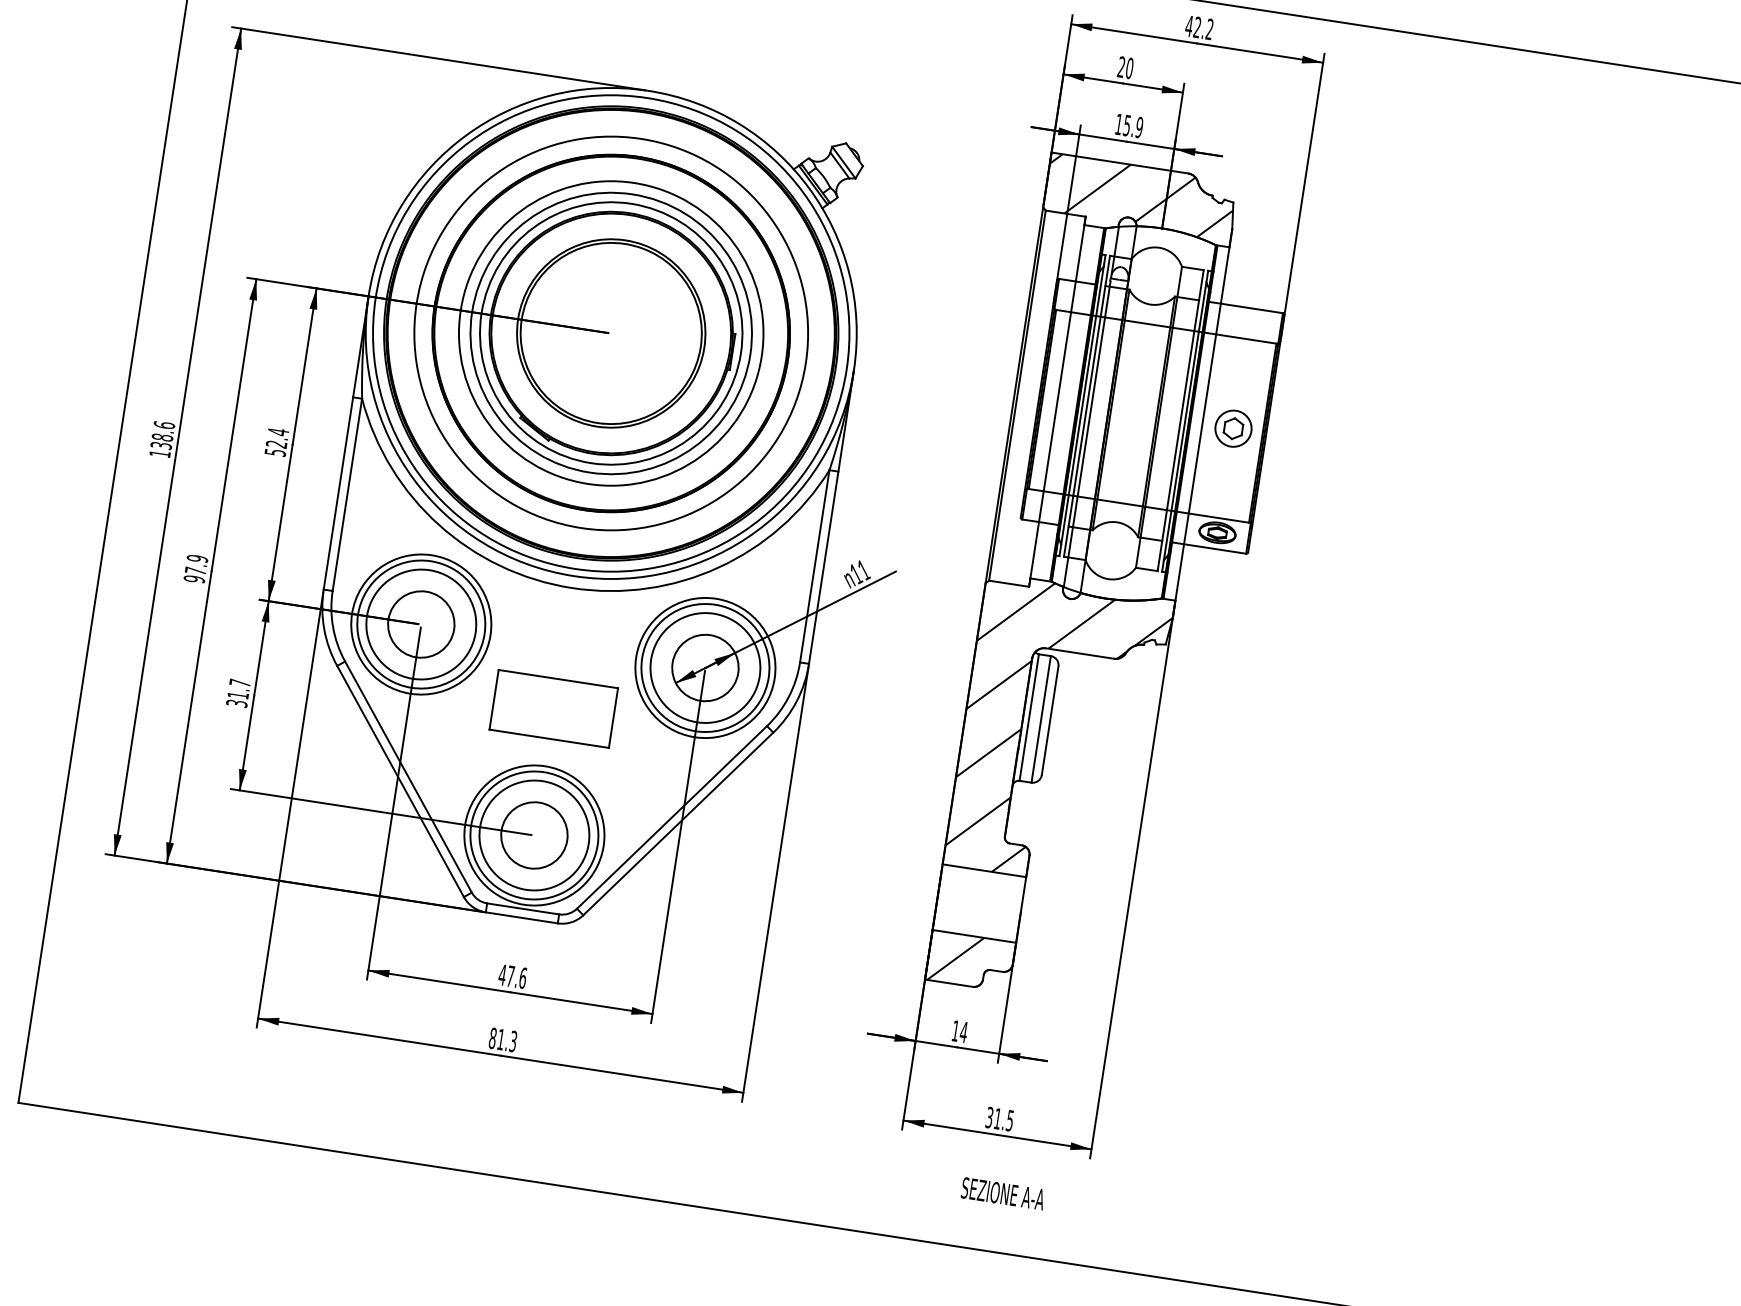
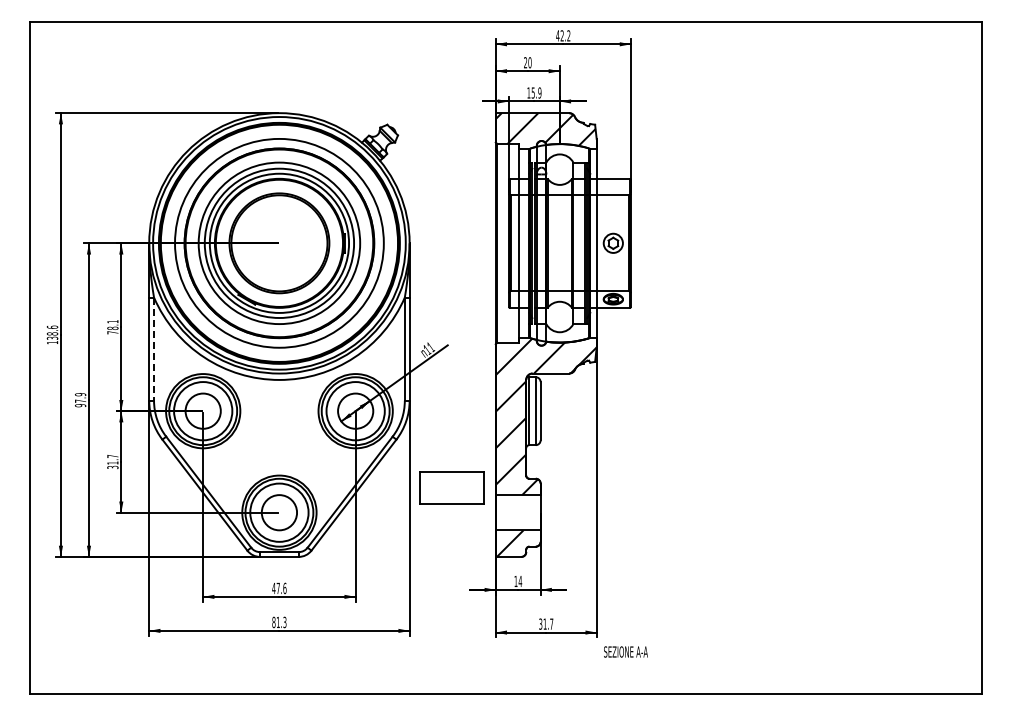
text: (276, 442) -> (112, 327), 52.4 -> 78.1
line: (348, 495) -> (154, 349), solid -> dashed
part: (552, 708) -> (451, 487), moved
text: (1009, 1119) -> (551, 623), 31.5 -> 31.7
text: (1002, 1192) -> (625, 651), moved

